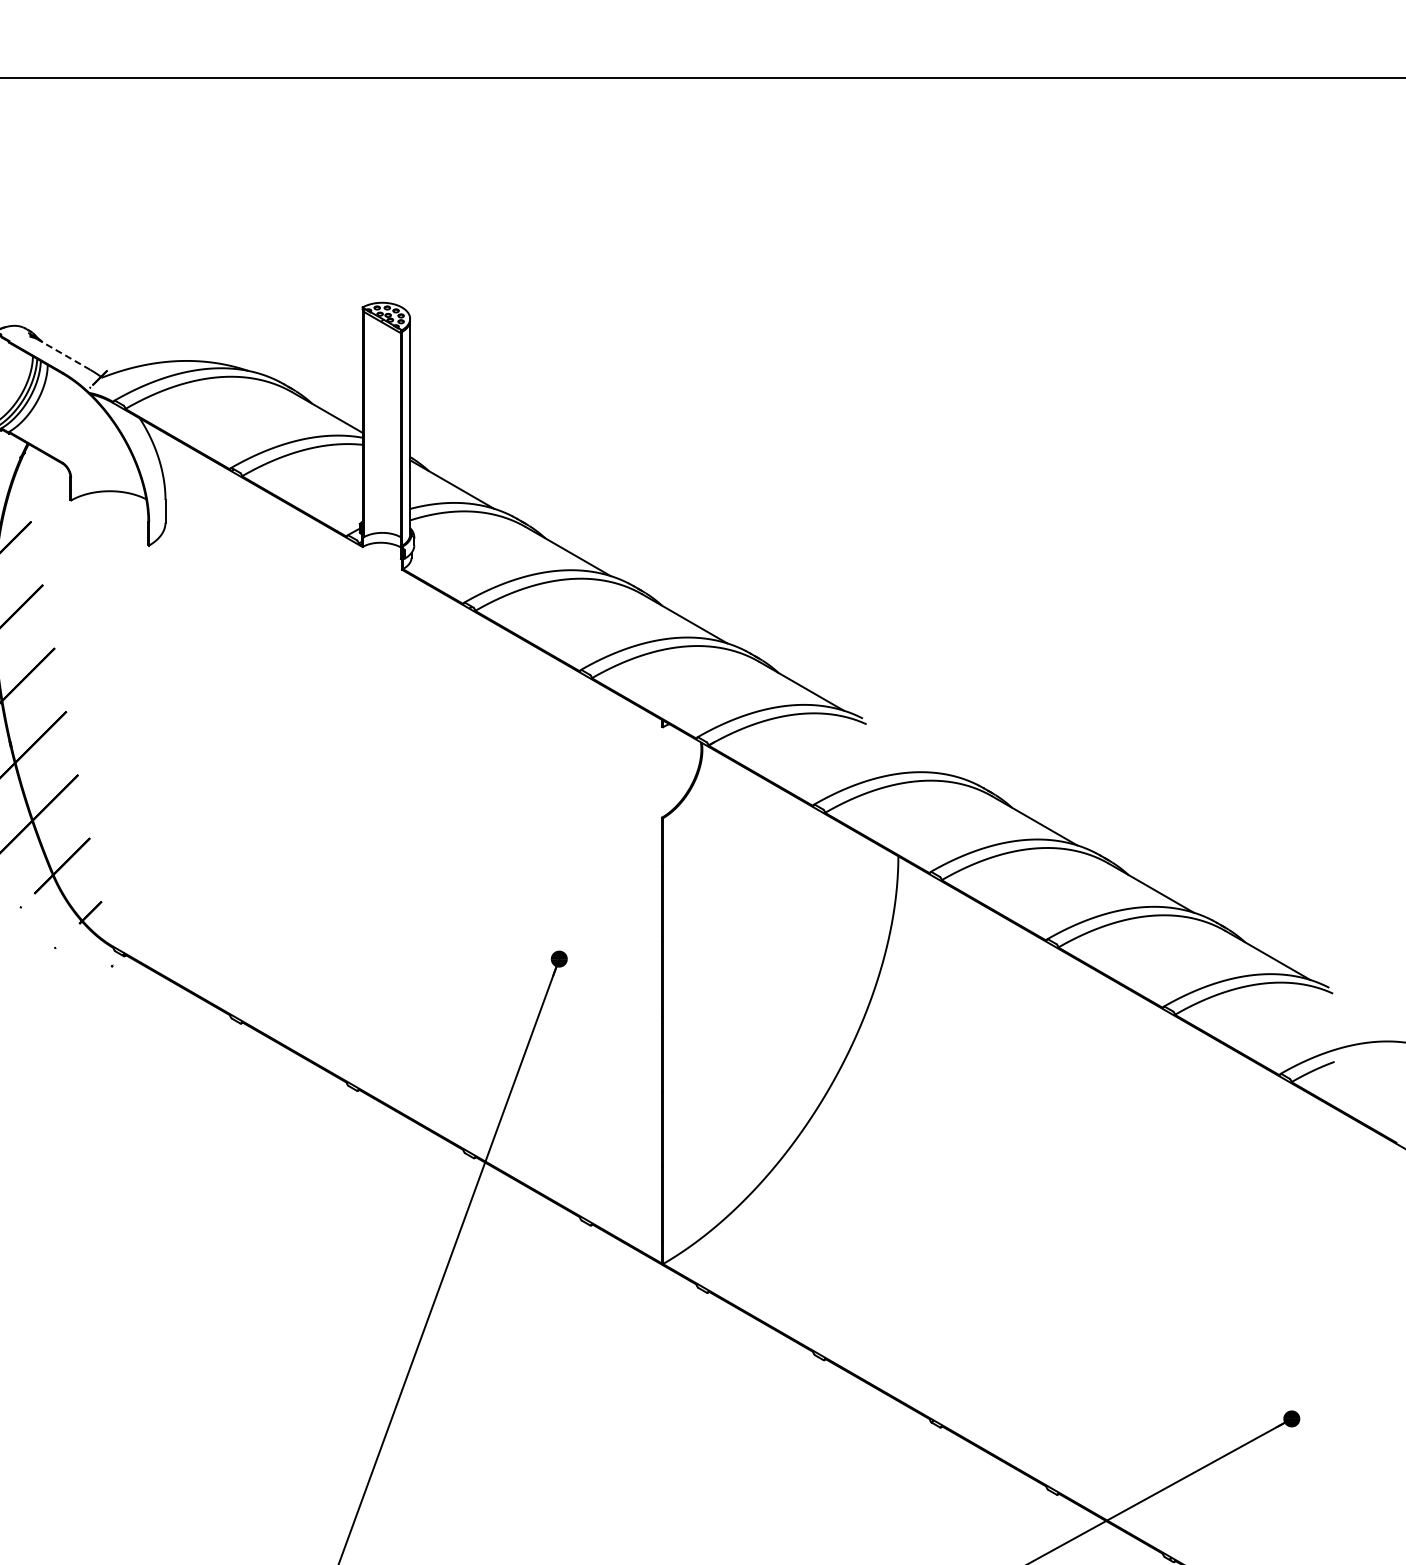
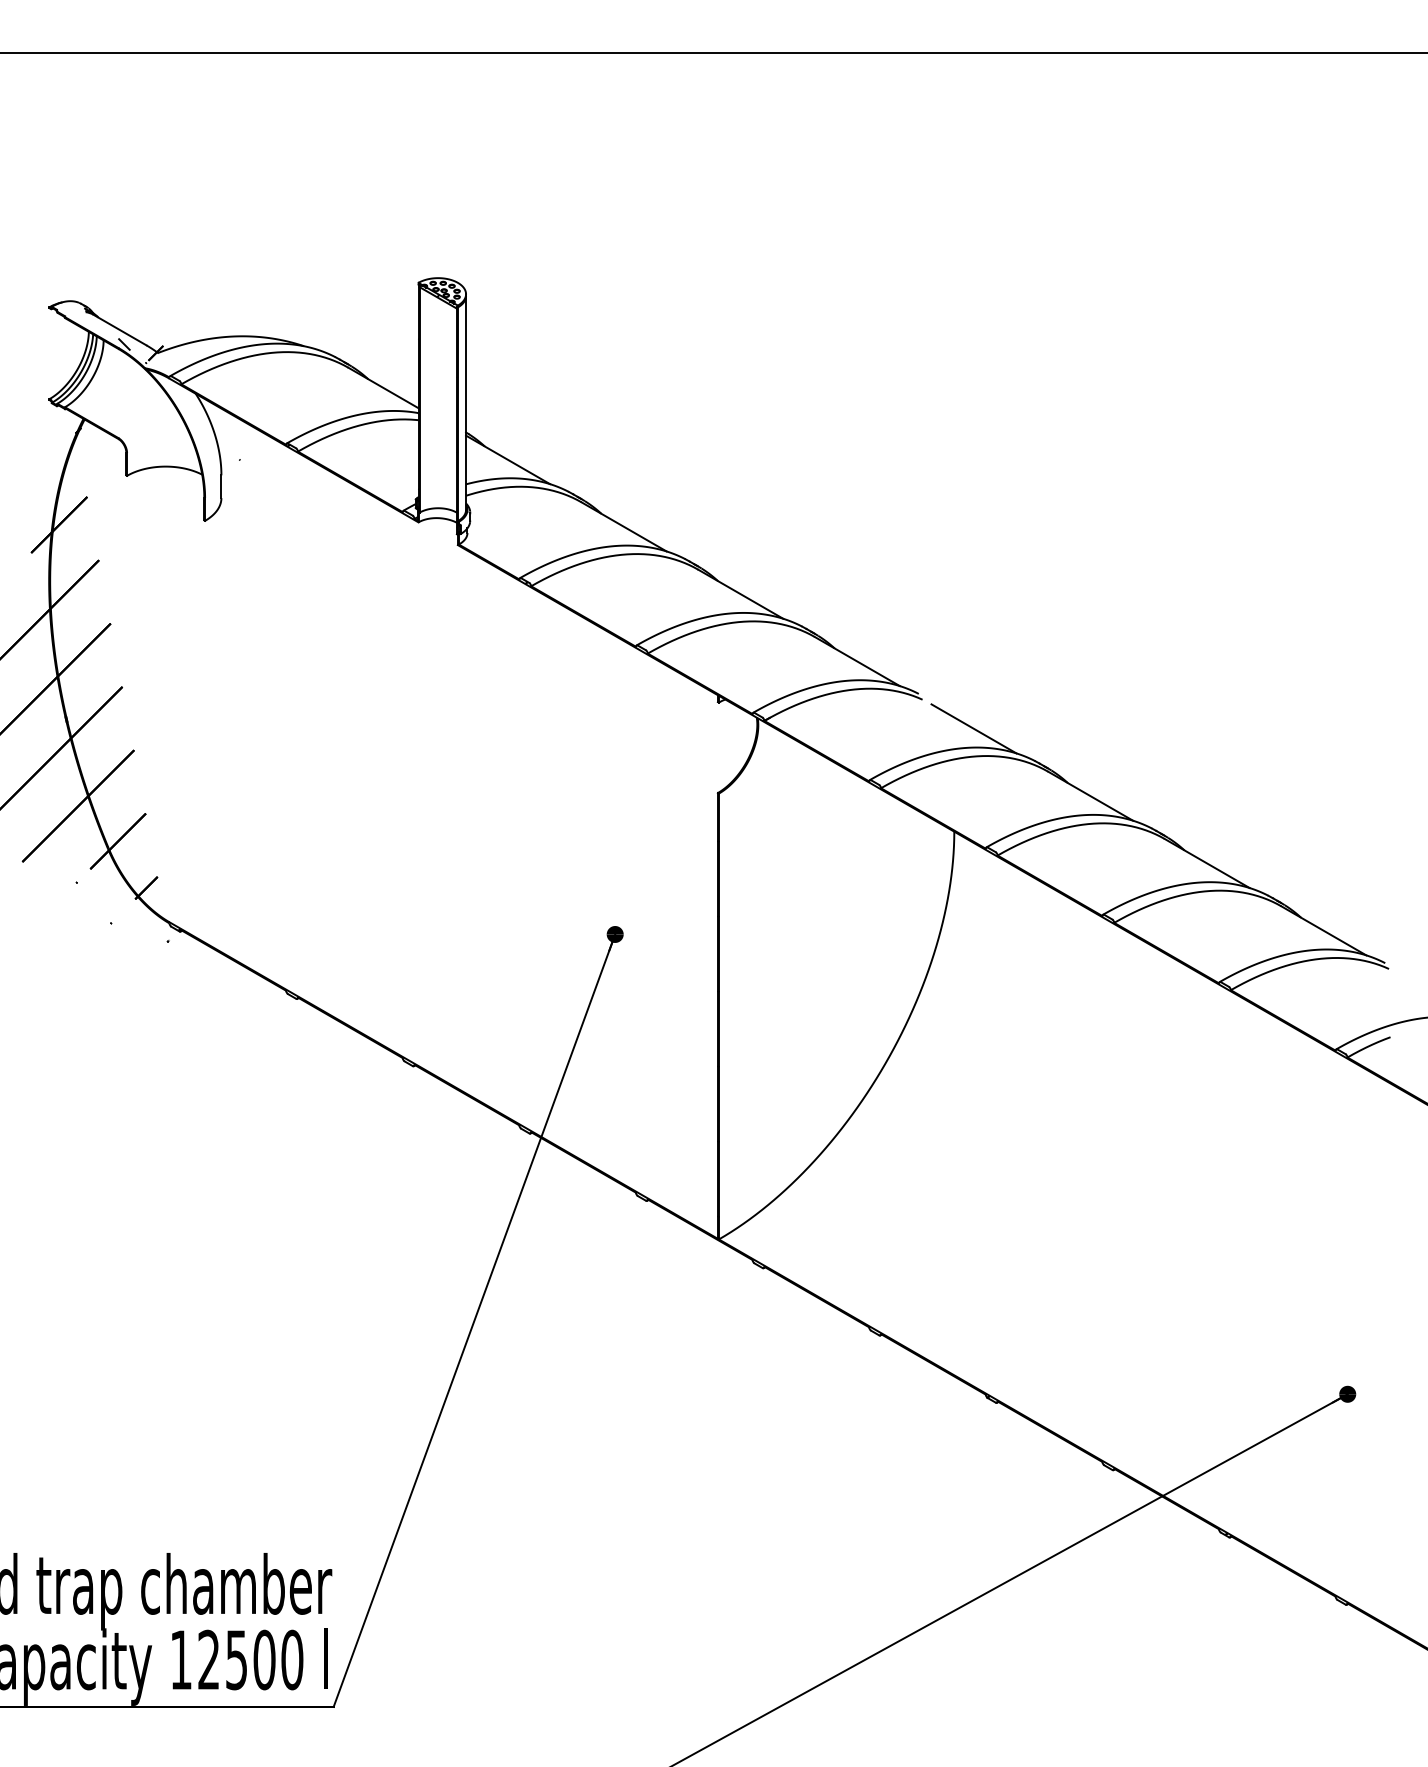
line: (63, 354) -> (119, 329), dashed -> solid
hatch: (123, 444) -> (179, 419), added
line: (917, 753) -> (973, 728), added

